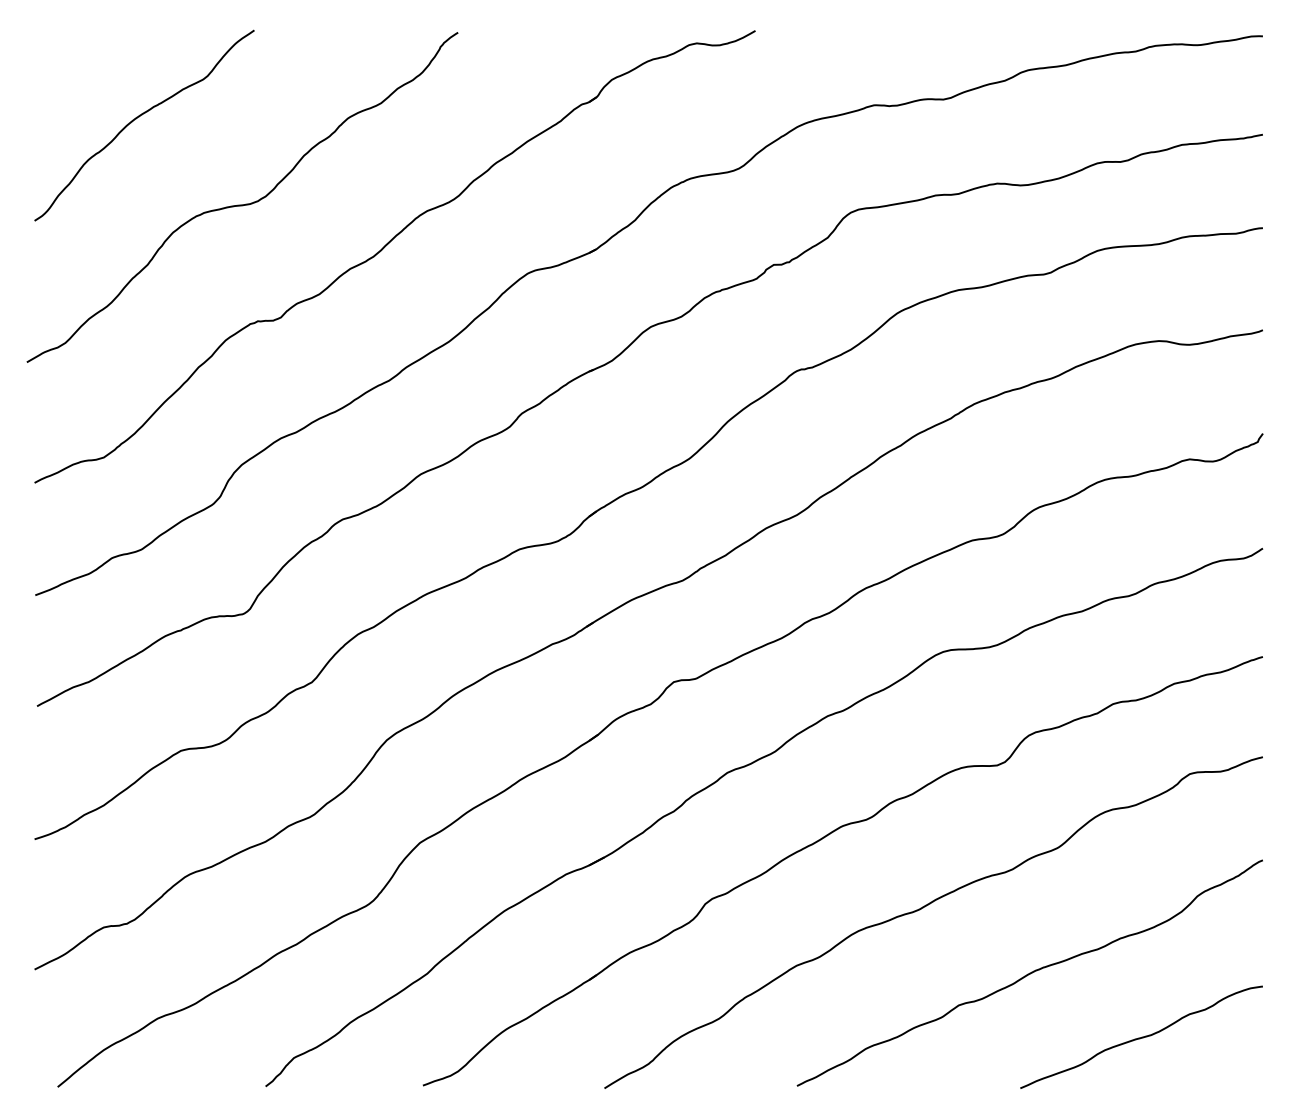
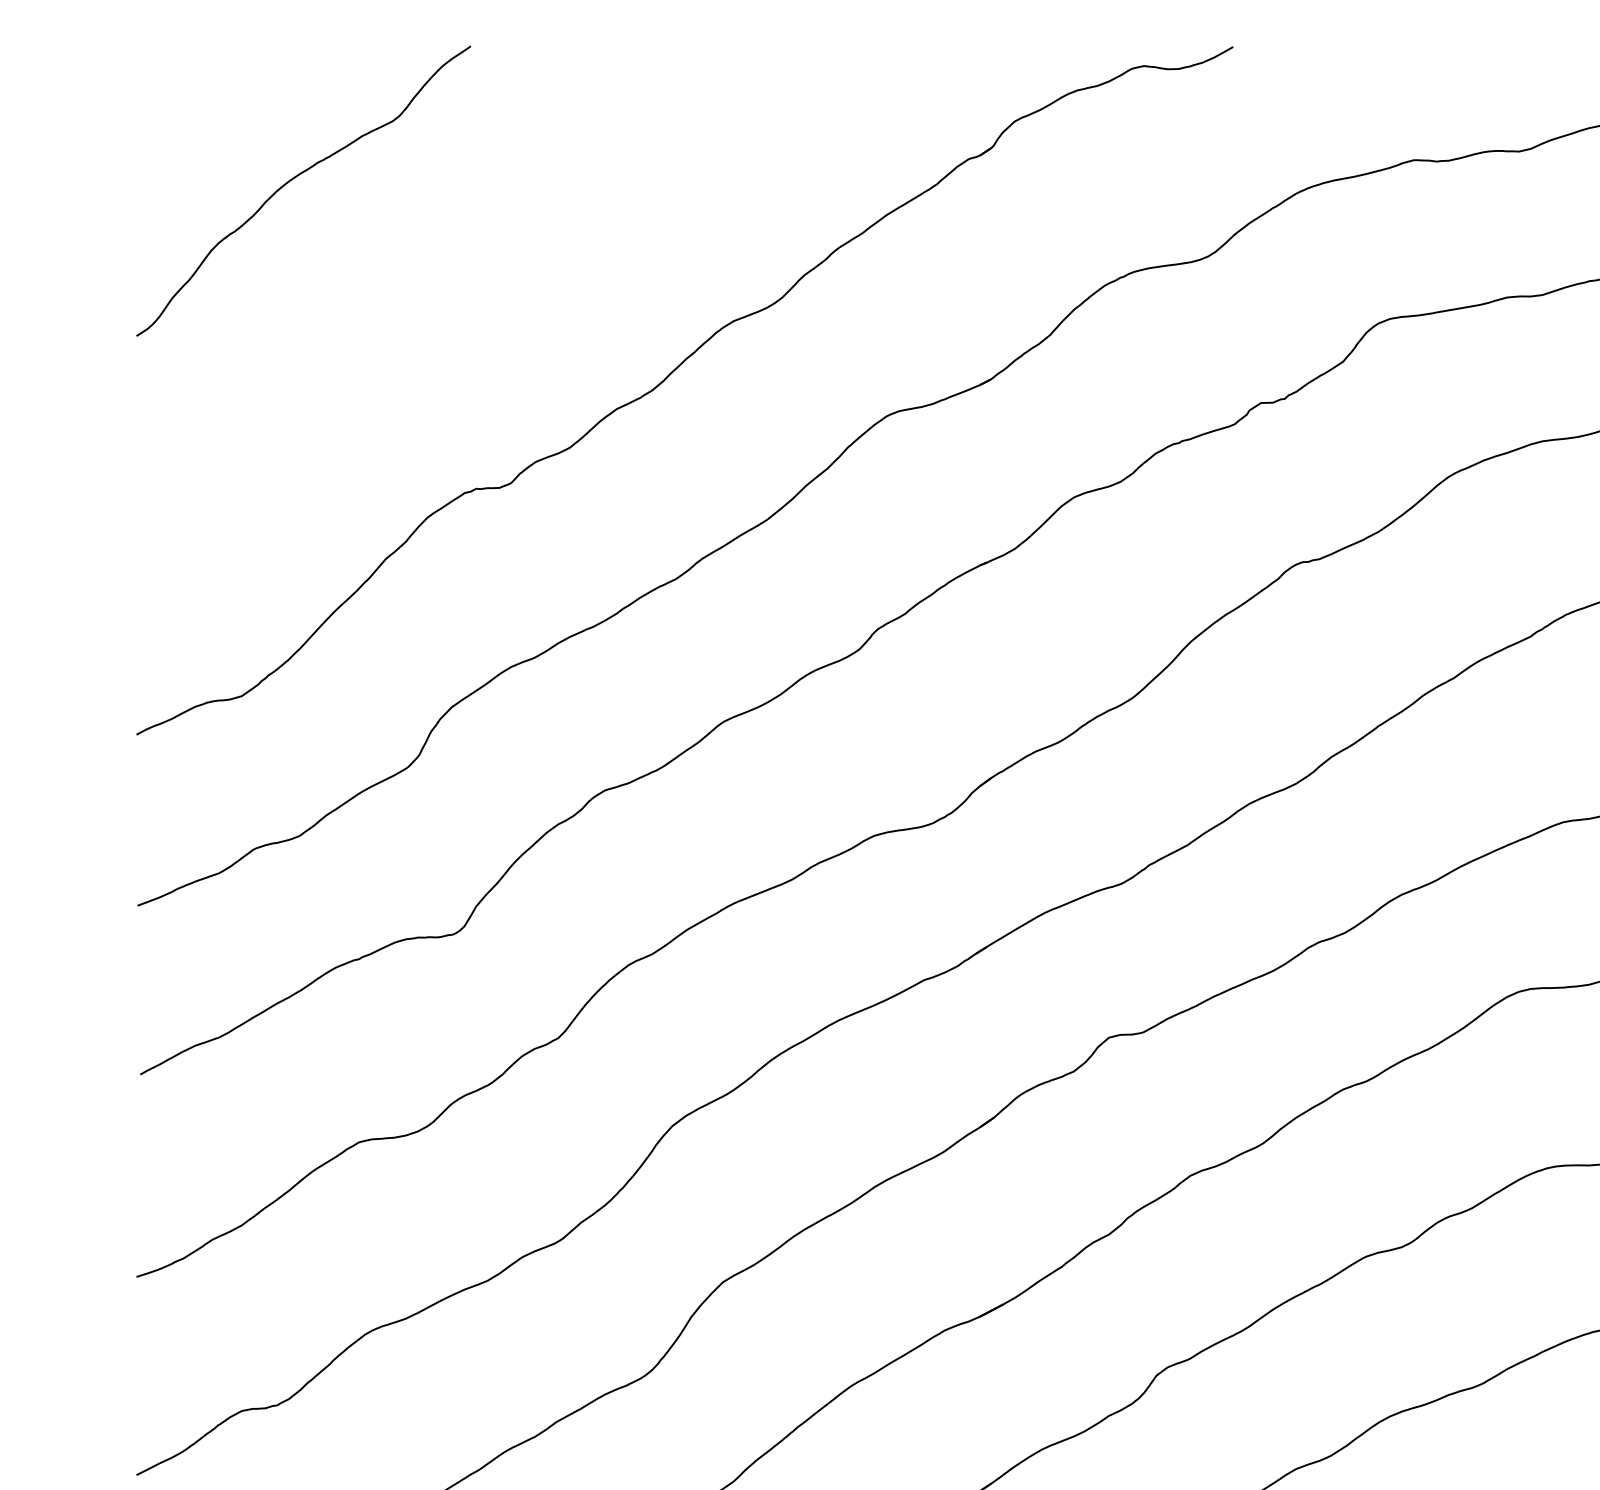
curve: (245, 203) -> (457, 309), removed

